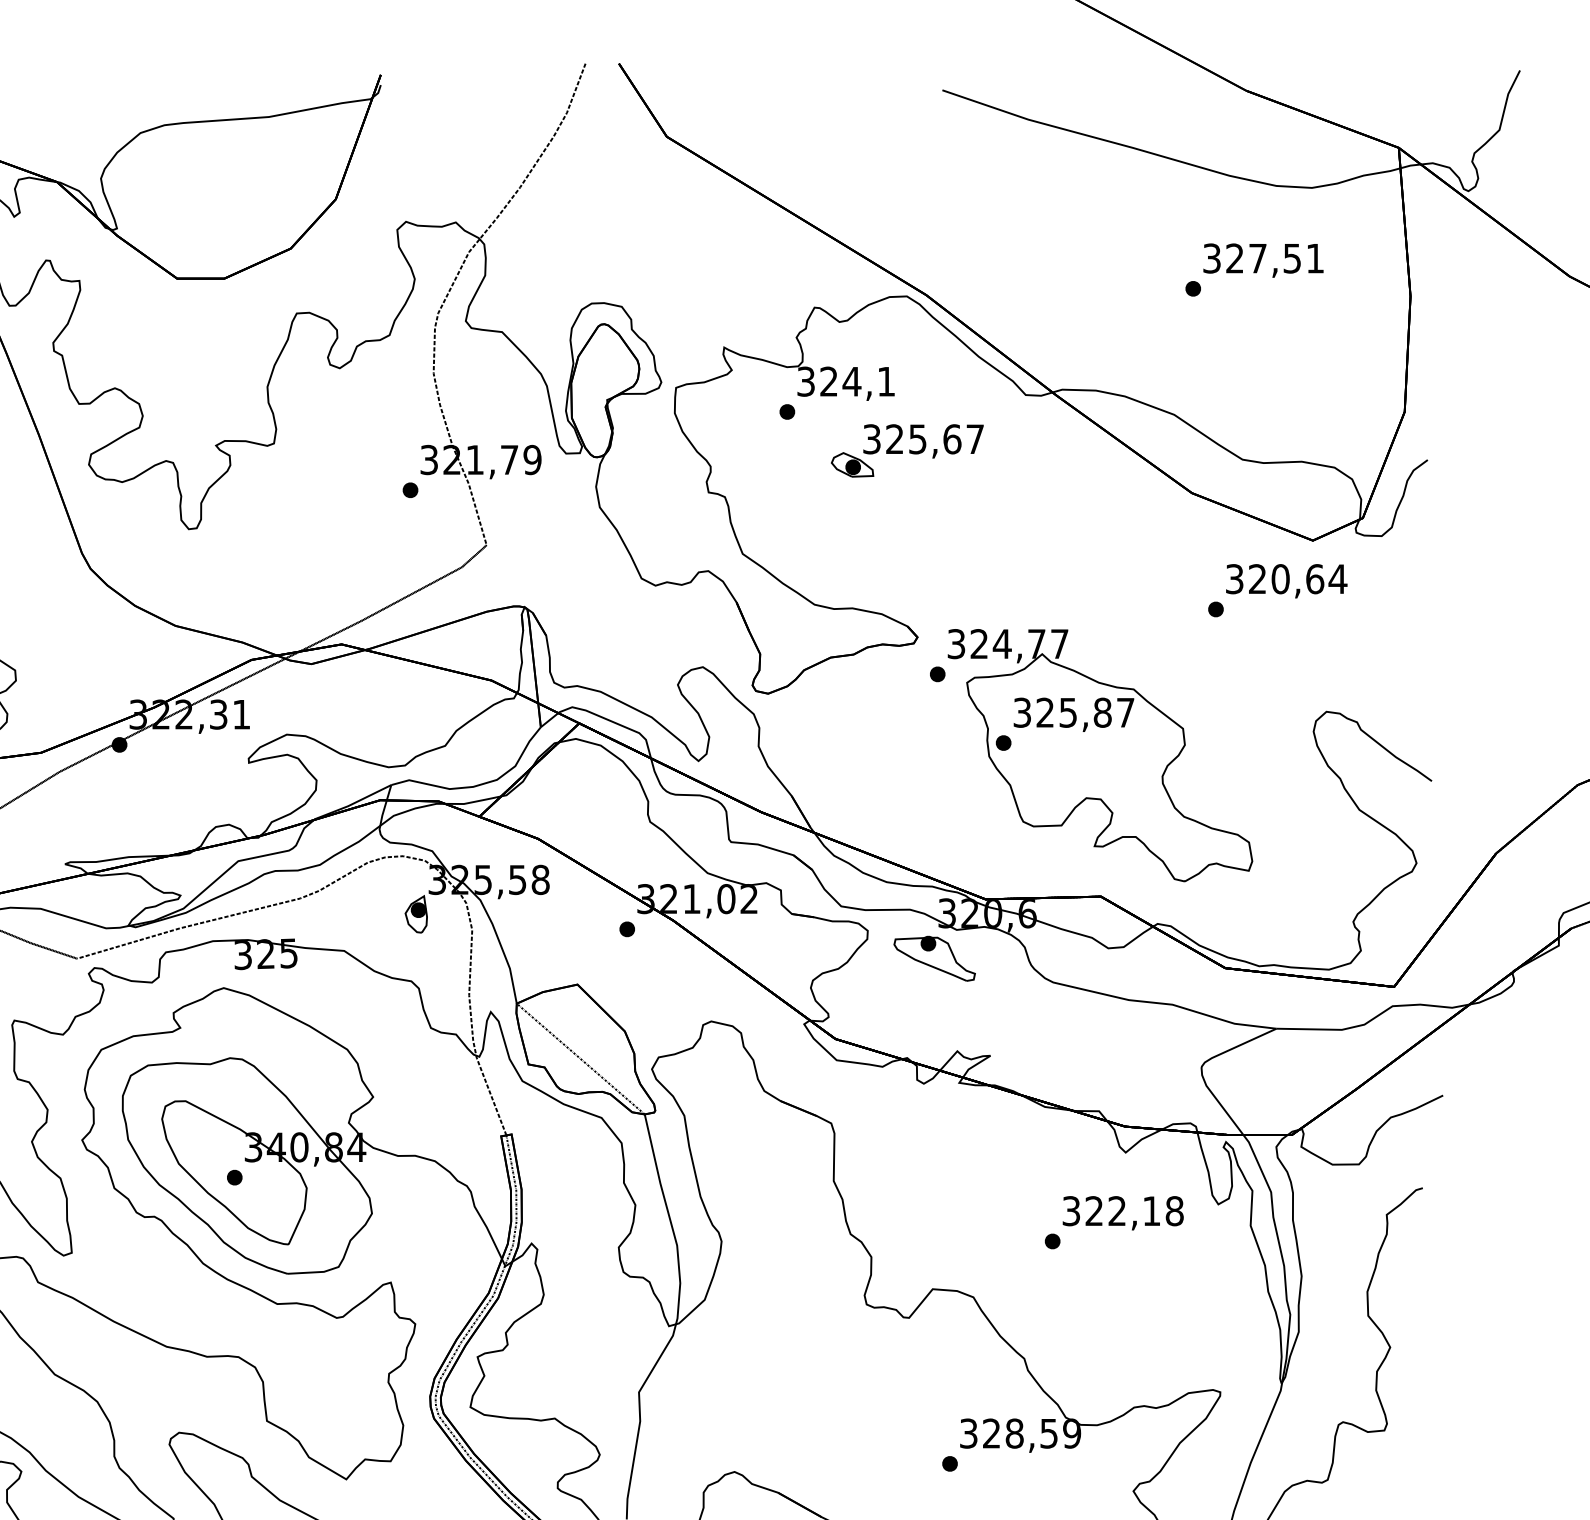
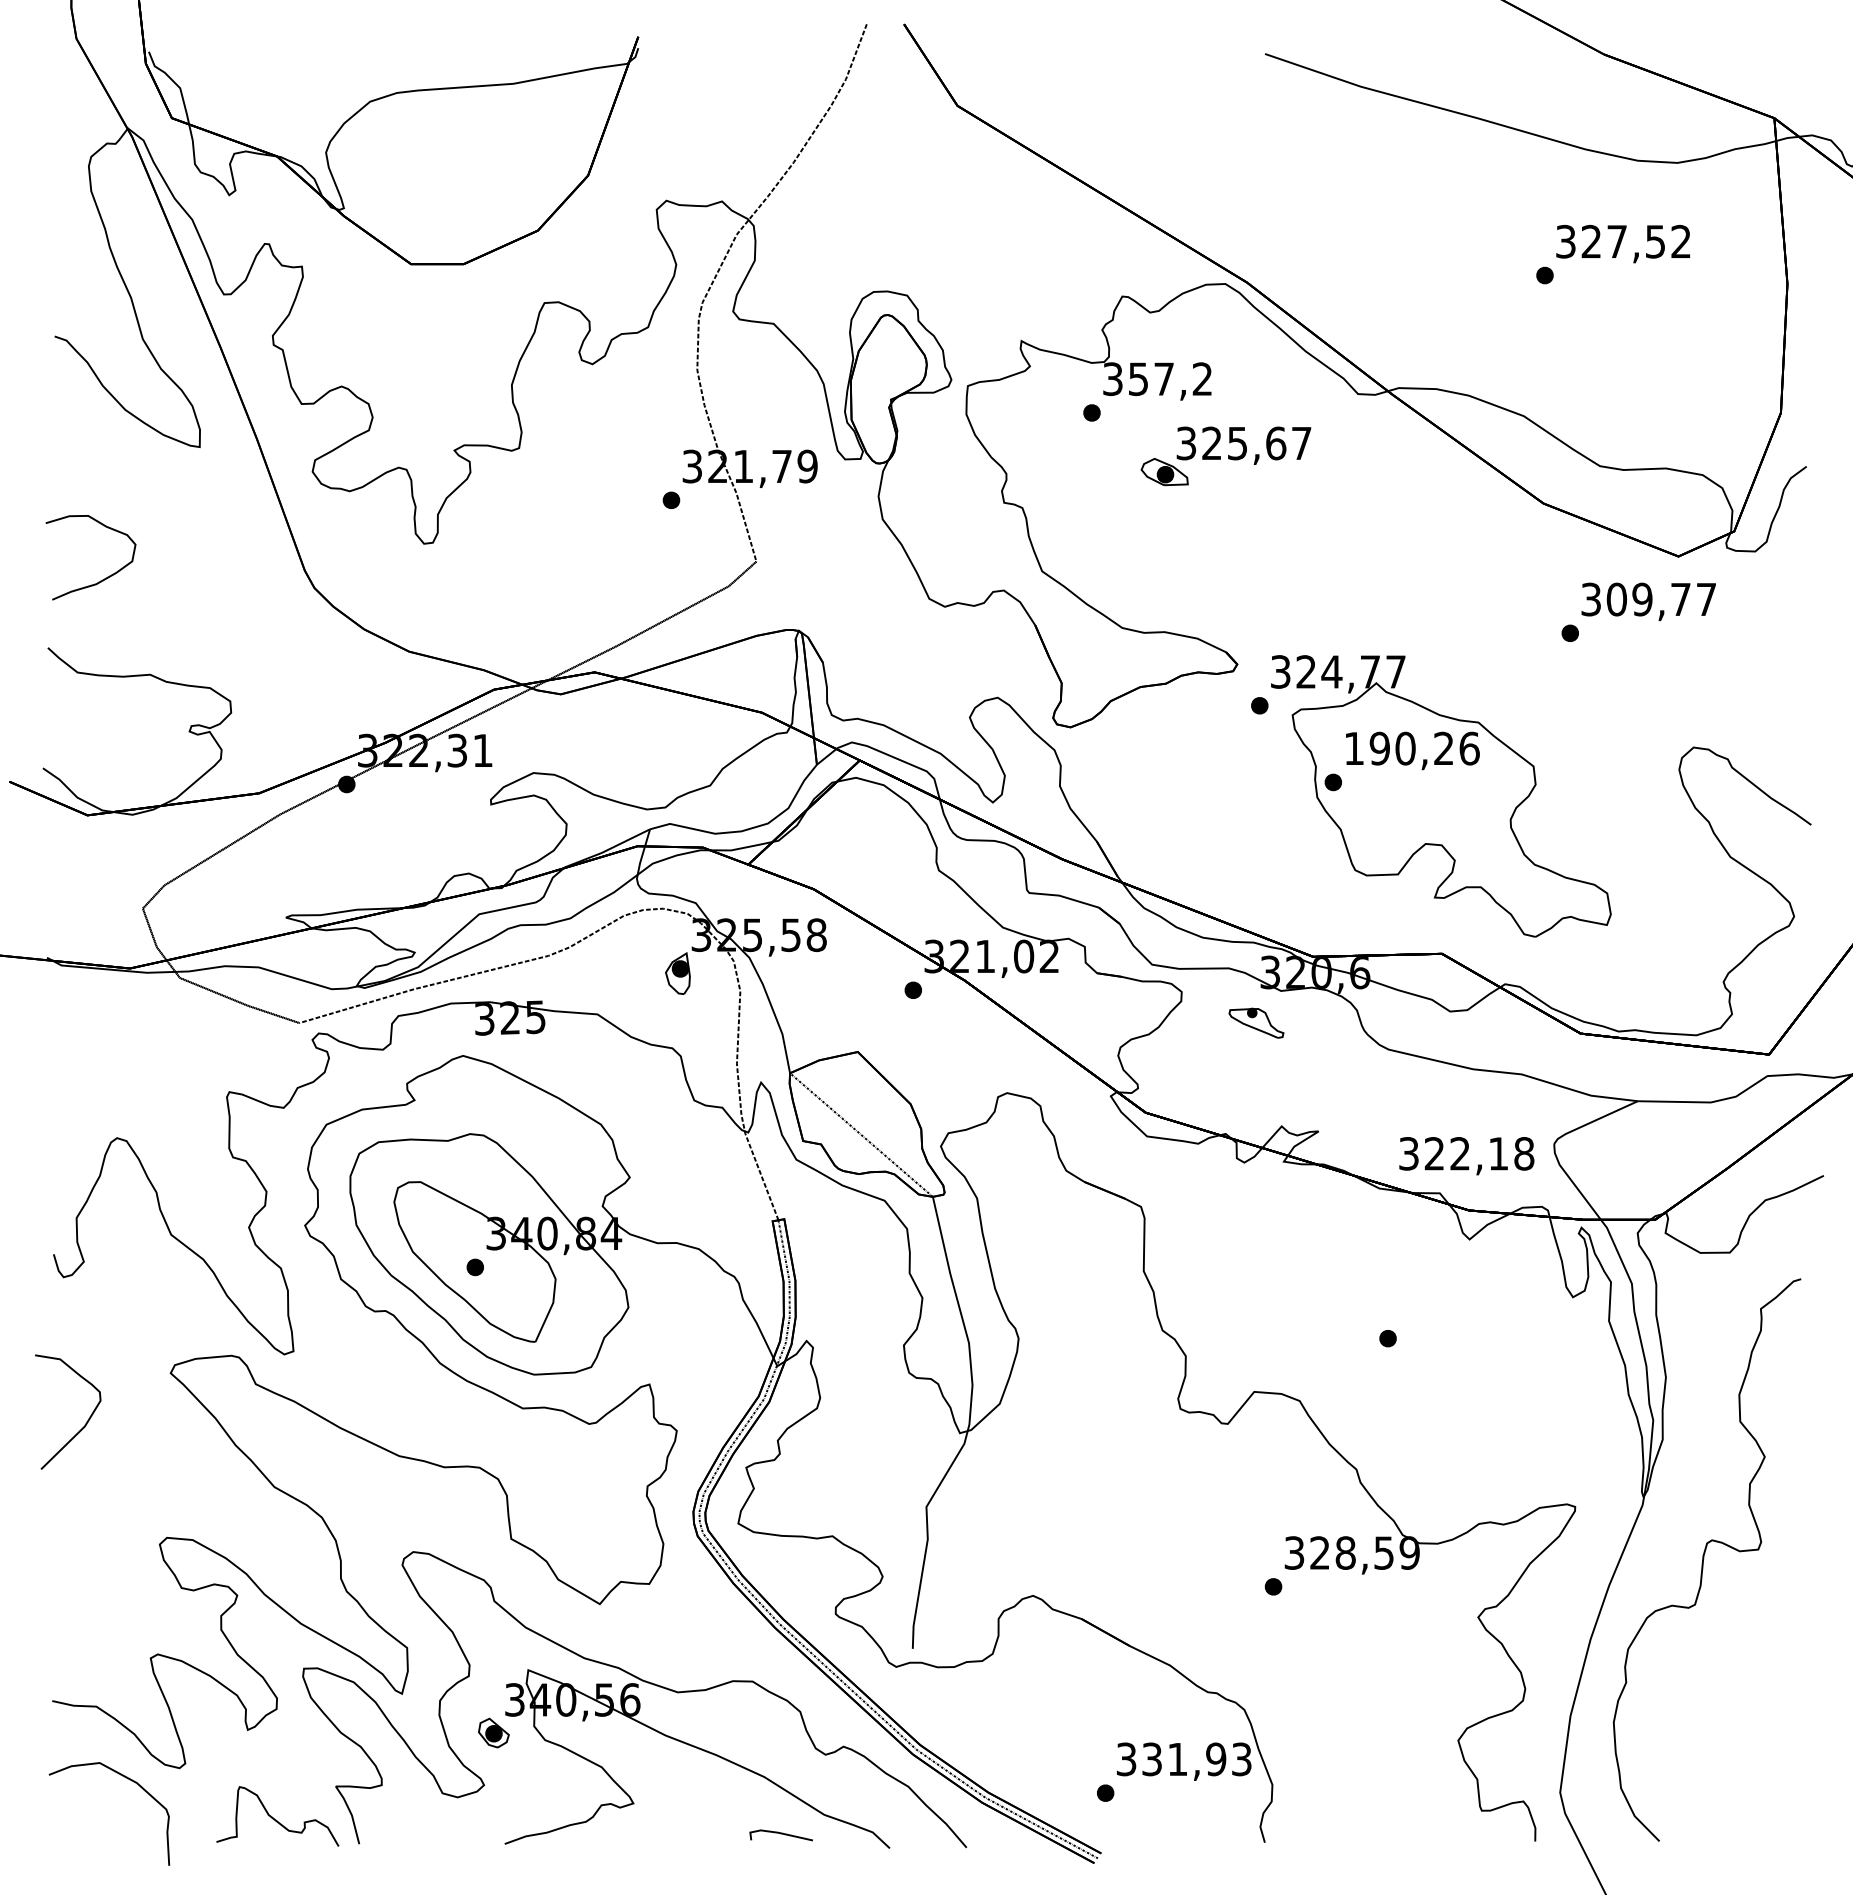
text: (1314, 257) -> (1680, 240), 327,51 -> 327,52
text: (856, 381) -> (1169, 379), 324,1 -> 357,2
text: (1297, 579) -> (1661, 599), 320,64 -> 309,77
text: (1073, 712) -> (1411, 748), 325,87 -> 190,26
part: (934, 958) -> (1256, 1022), size x0.6
text: (1122, 1213) -> (1466, 1156), moved

